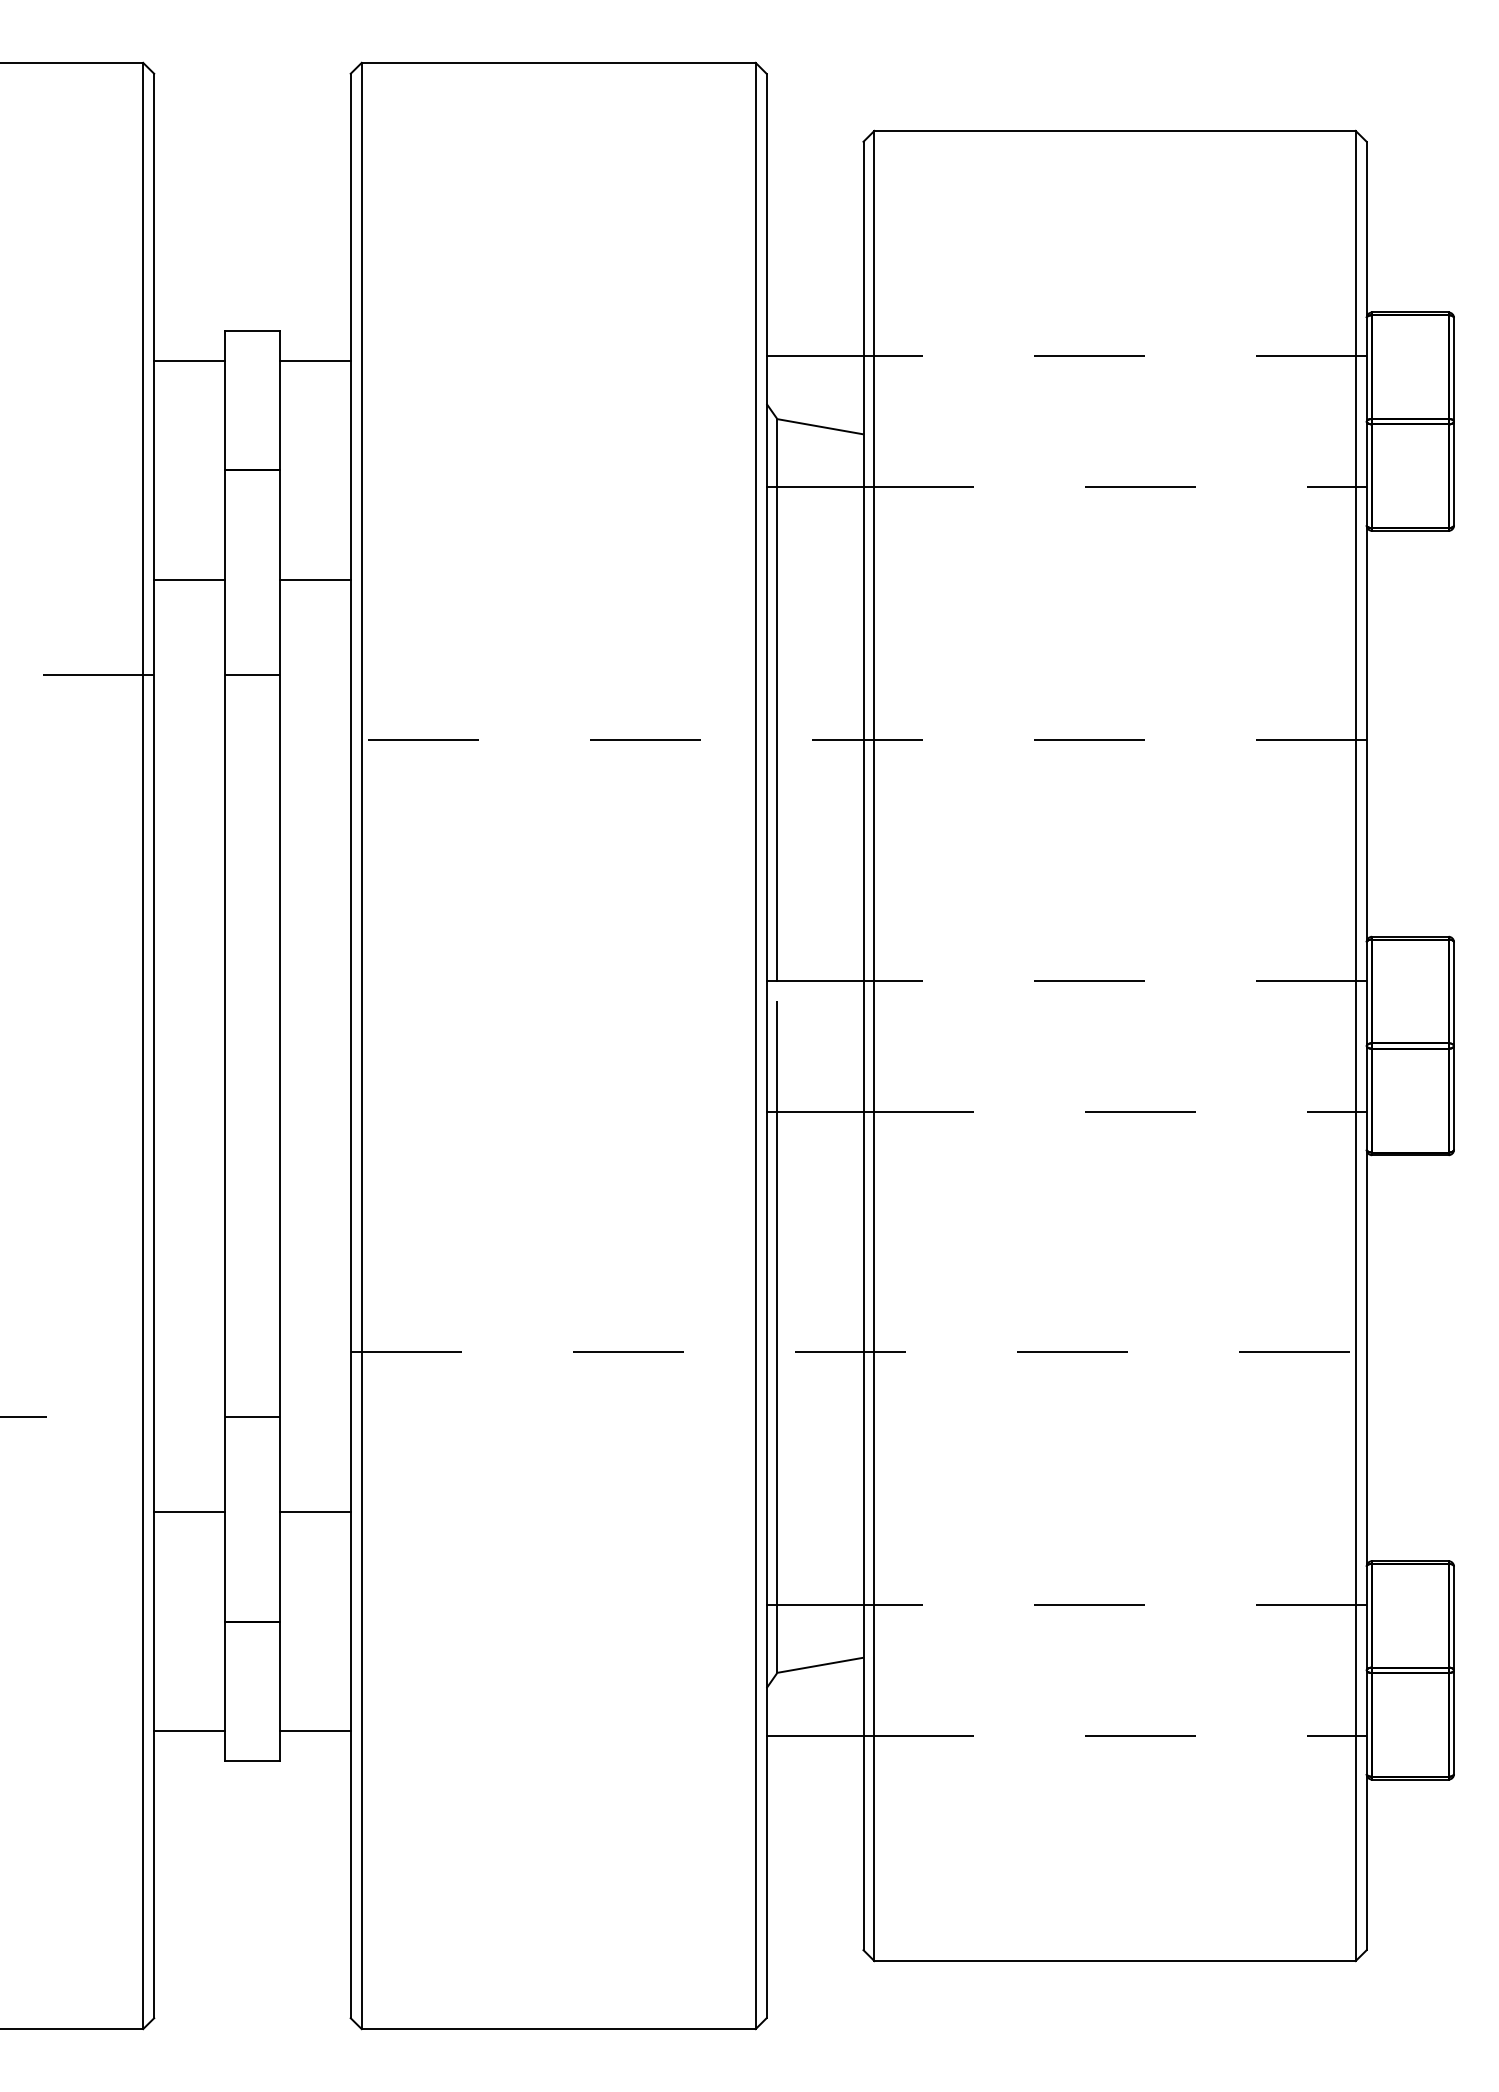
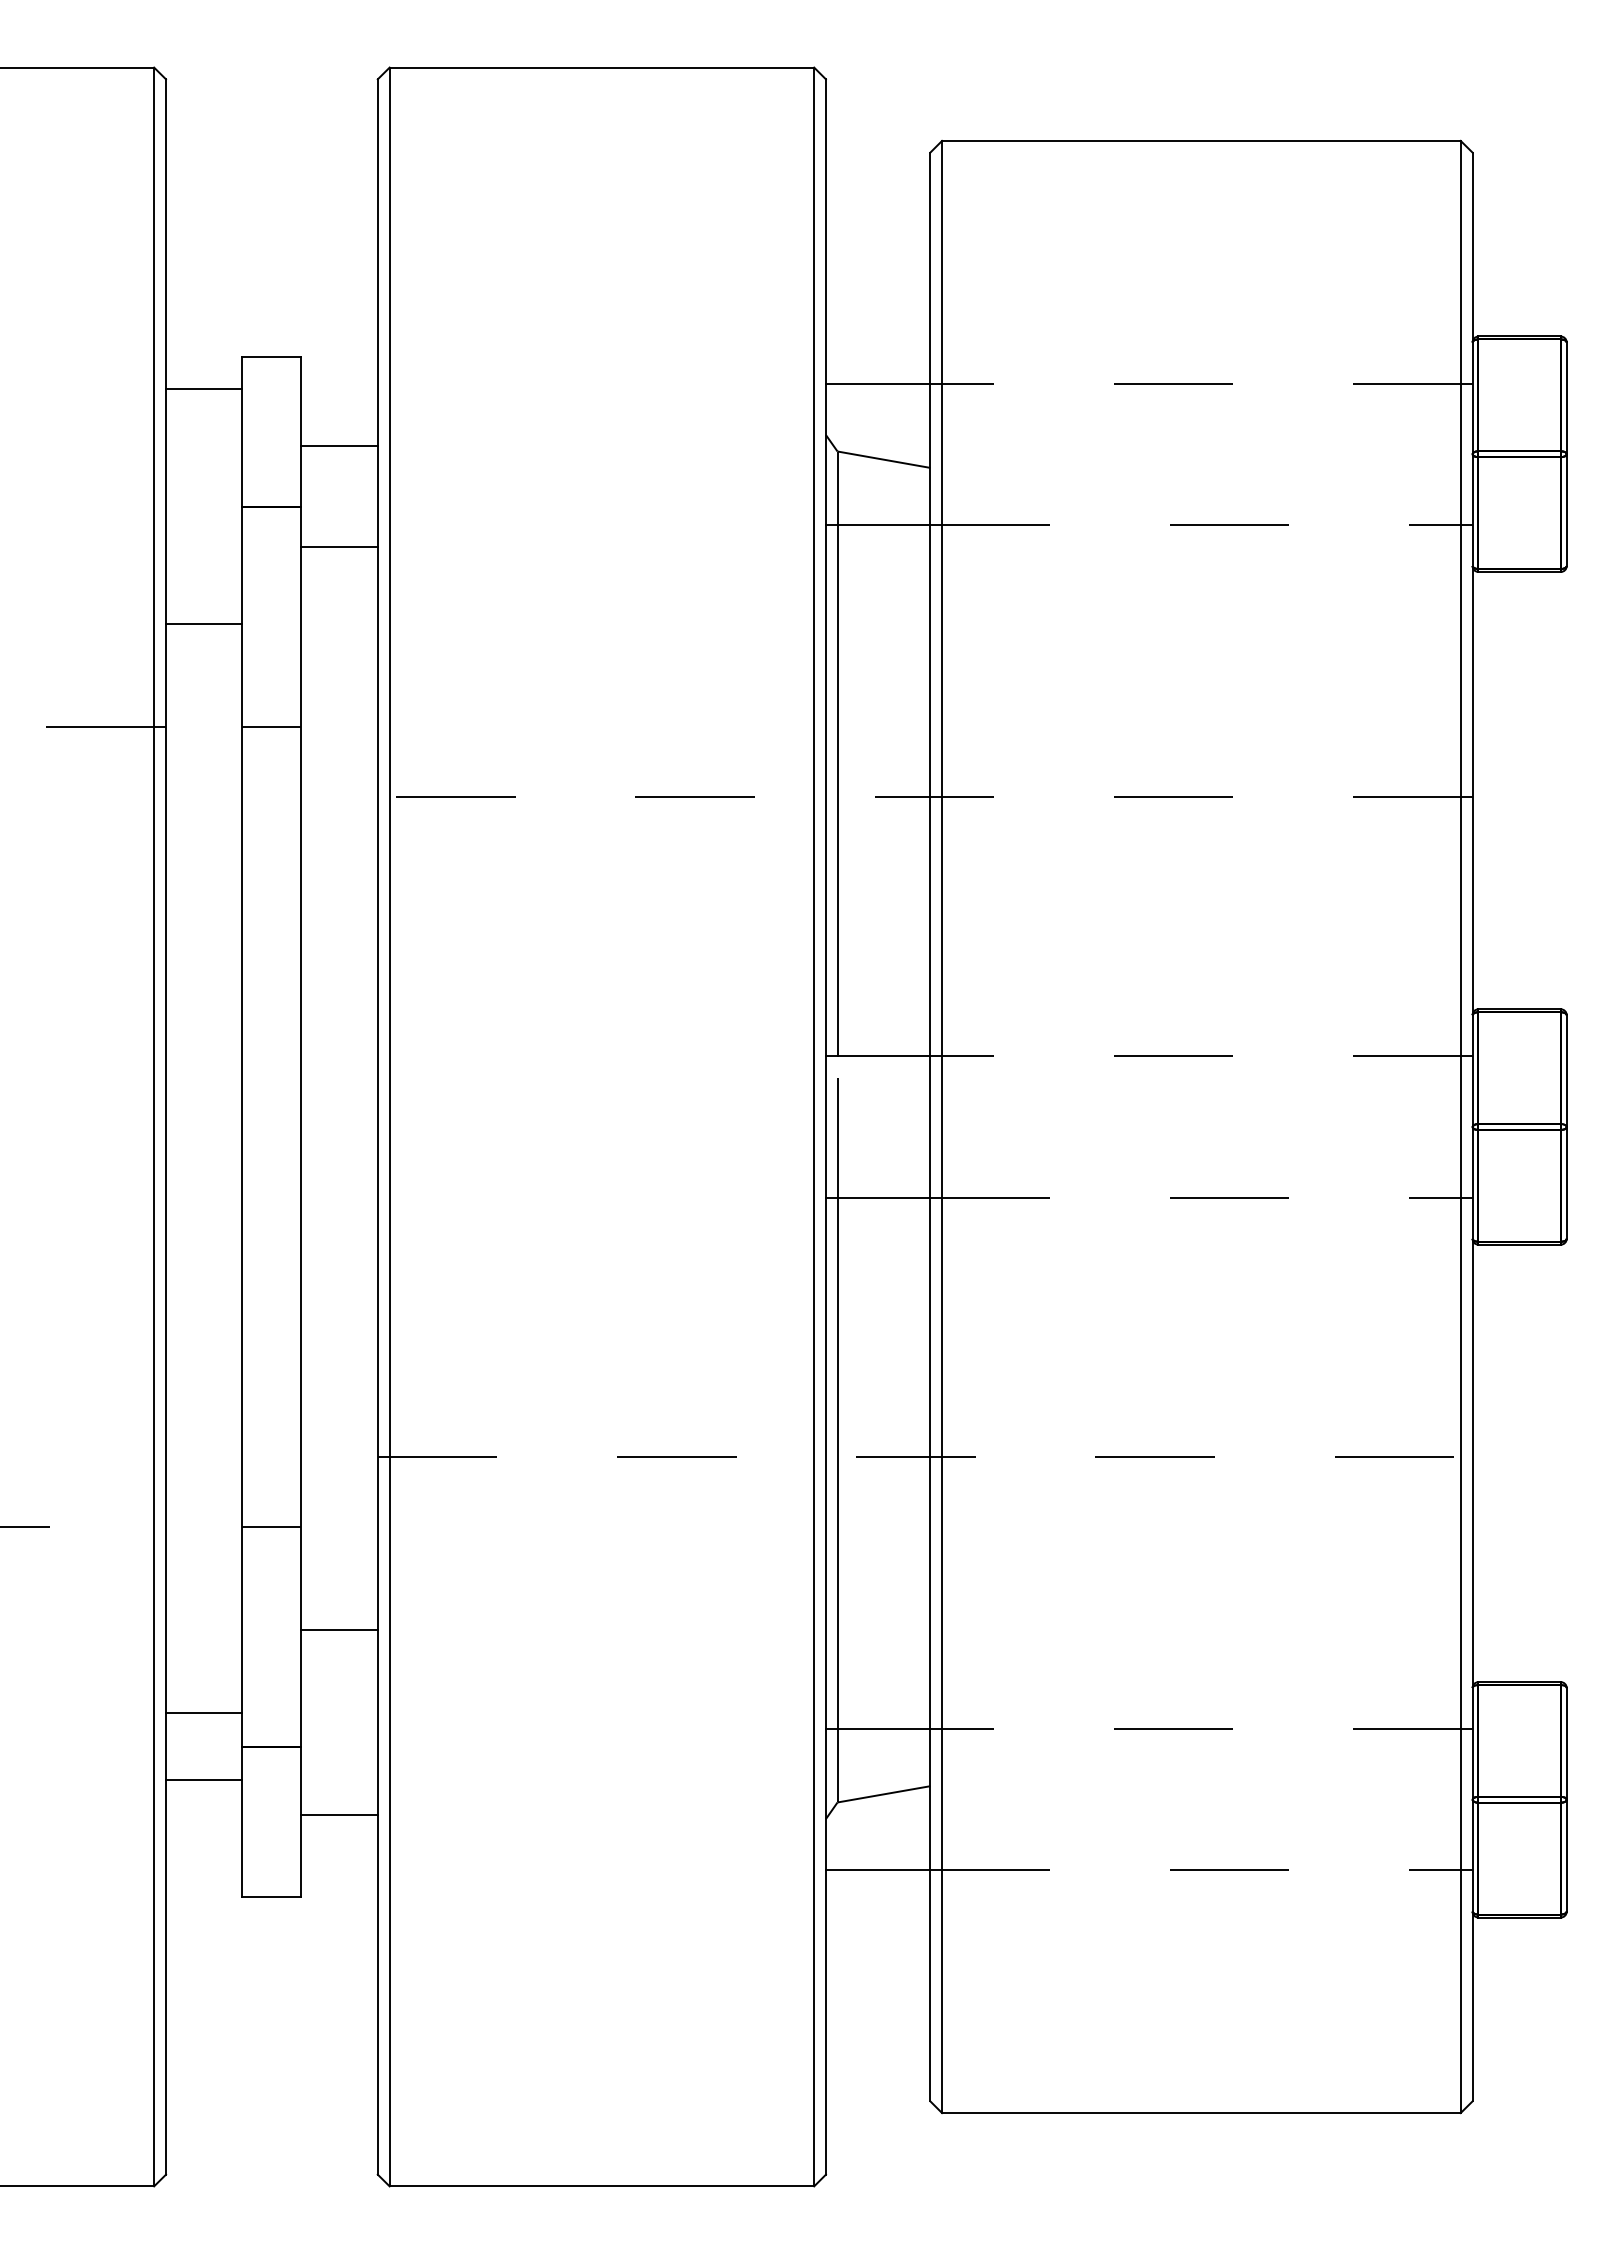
line: (315, 361) -> (339, 446), moved
line: (315, 579) -> (339, 547), moved
line: (189, 1512) -> (204, 1712), moved
line: (189, 1731) -> (204, 1780), moved
line: (315, 1731) -> (339, 1815), moved

